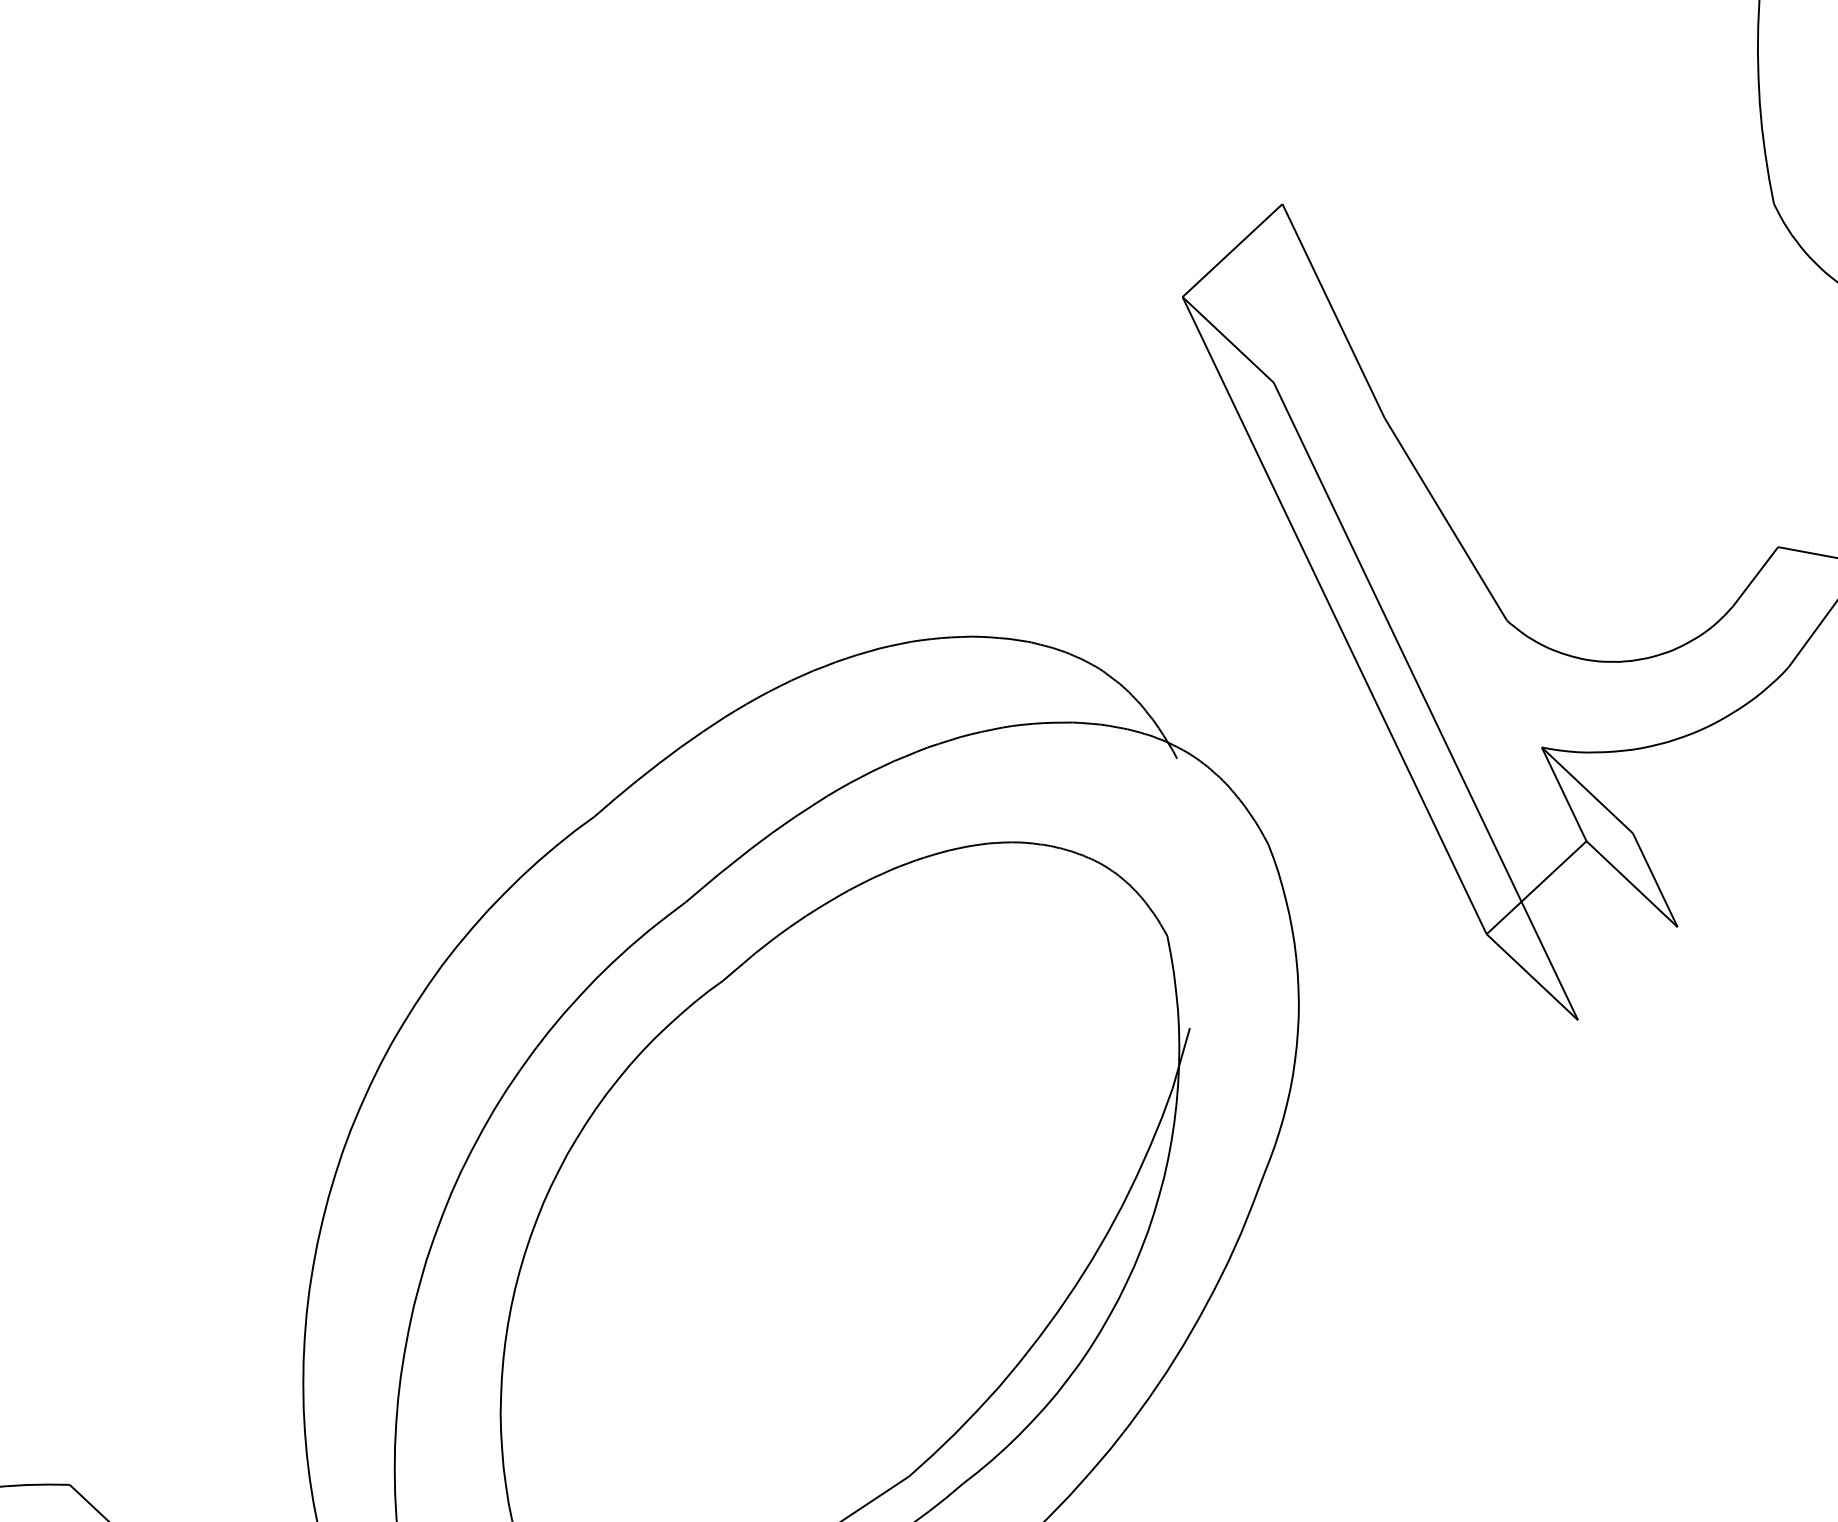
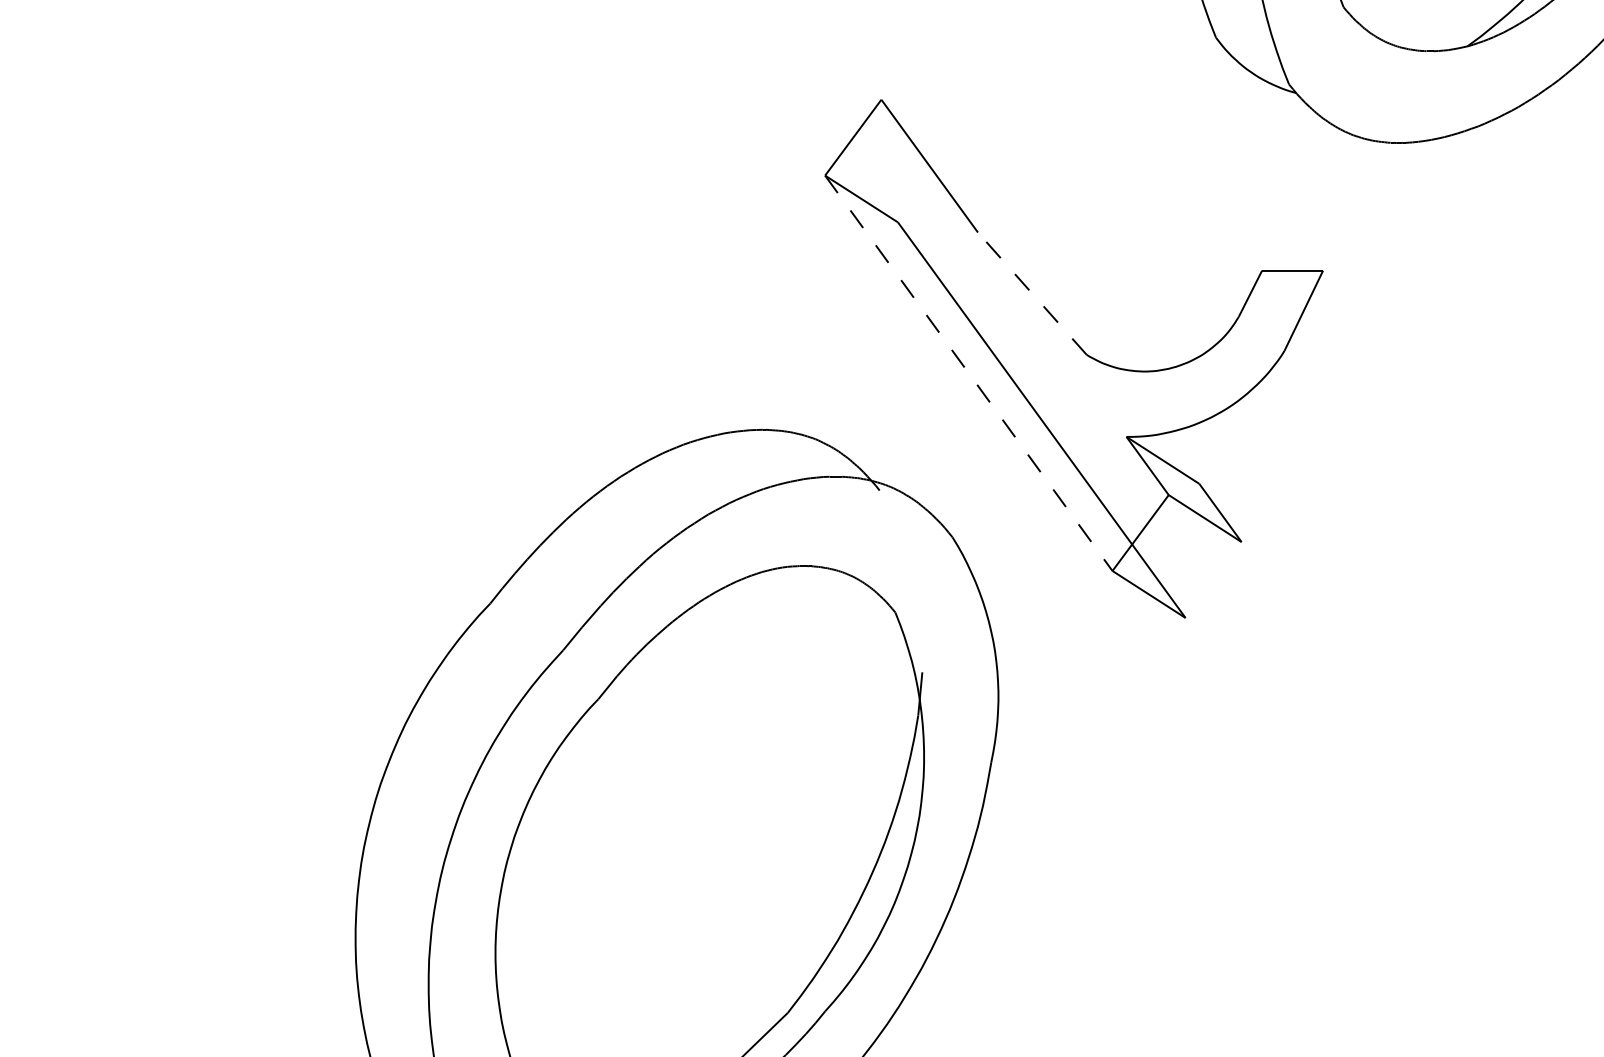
line: (1446, 519) -> (1032, 293), solid -> dashed
line: (1335, 616) -> (969, 373), solid -> dashed

